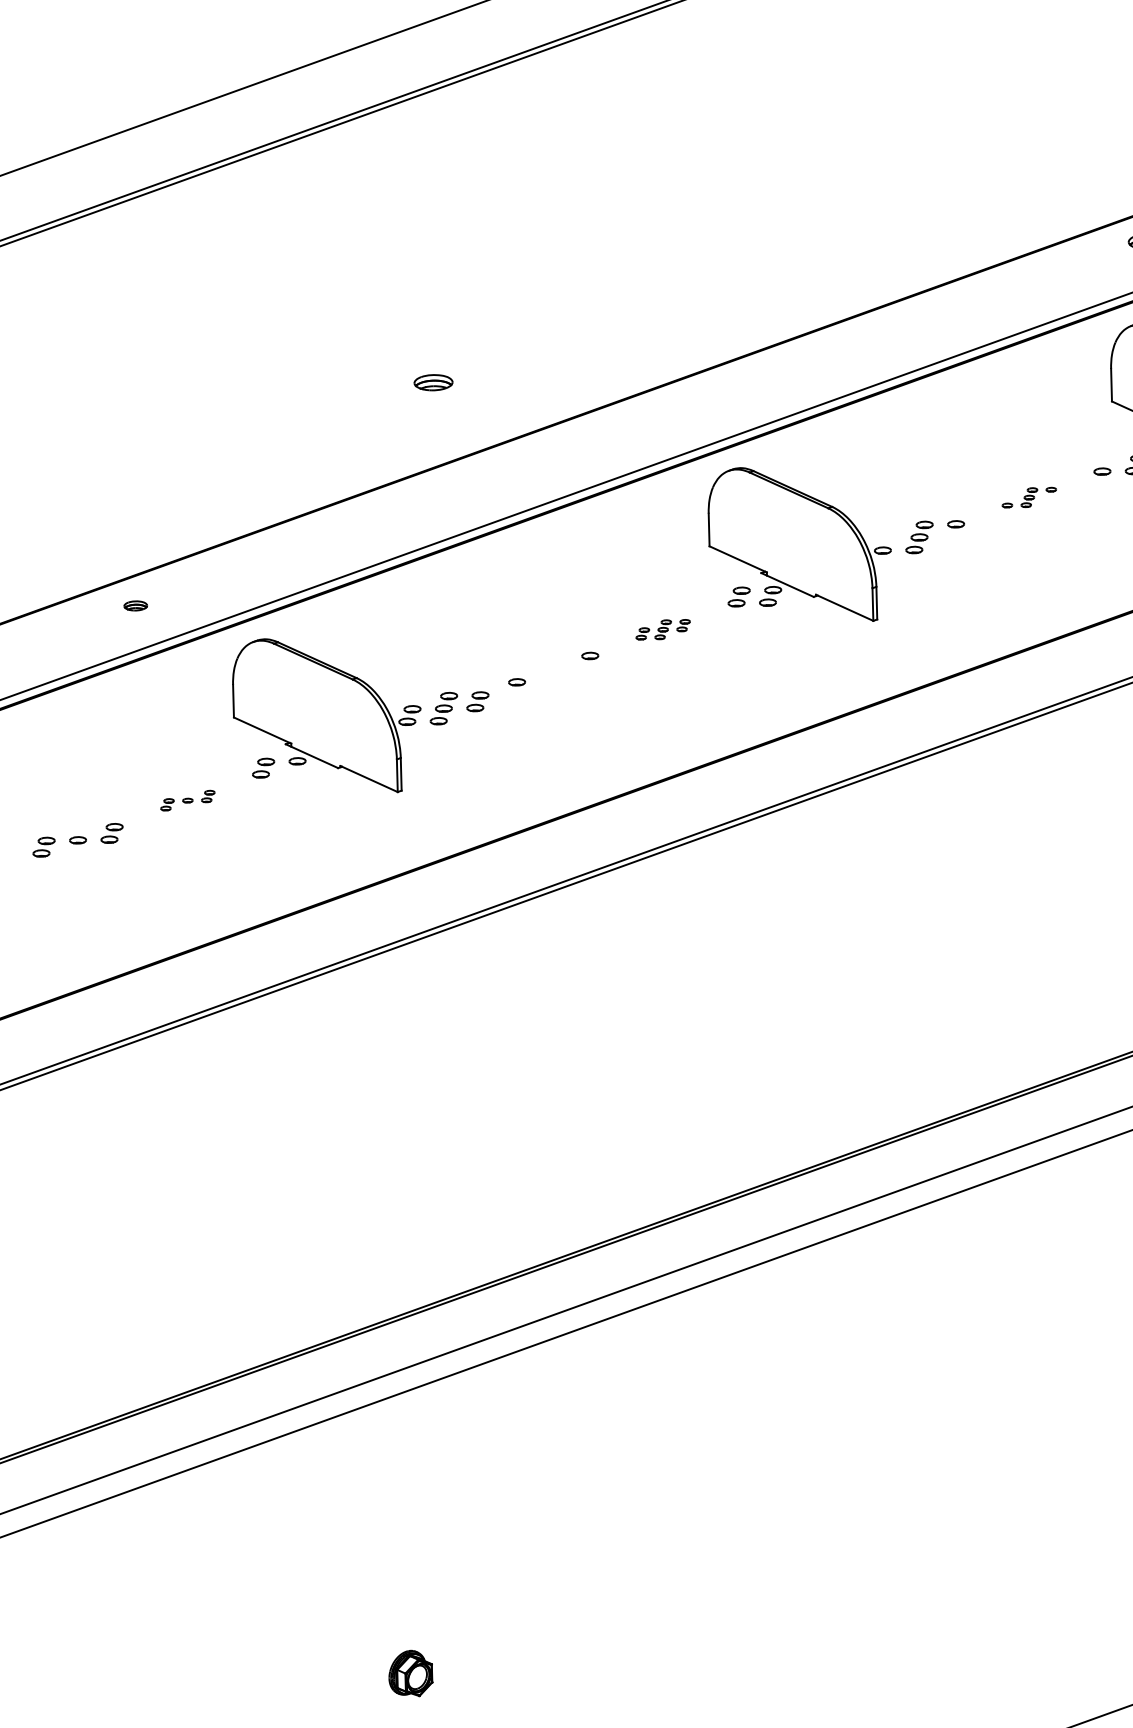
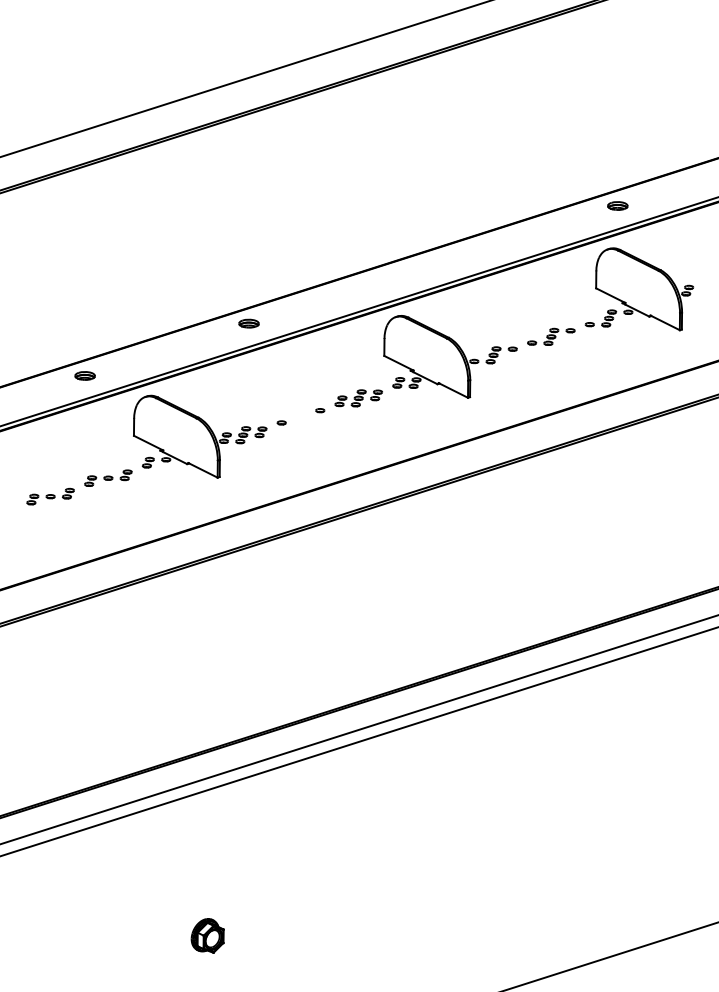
part: (432, 382) -> (248, 323), moved
part: (1029, 497) -> (551, 336), size x1.67
part: (134, 605) -> (84, 375), size x1.67
part: (662, 629) -> (358, 398), size x1.67
part: (187, 799) -> (108, 477), size x1.67
part: (410, 1672) -> (207, 935), size x1.43

